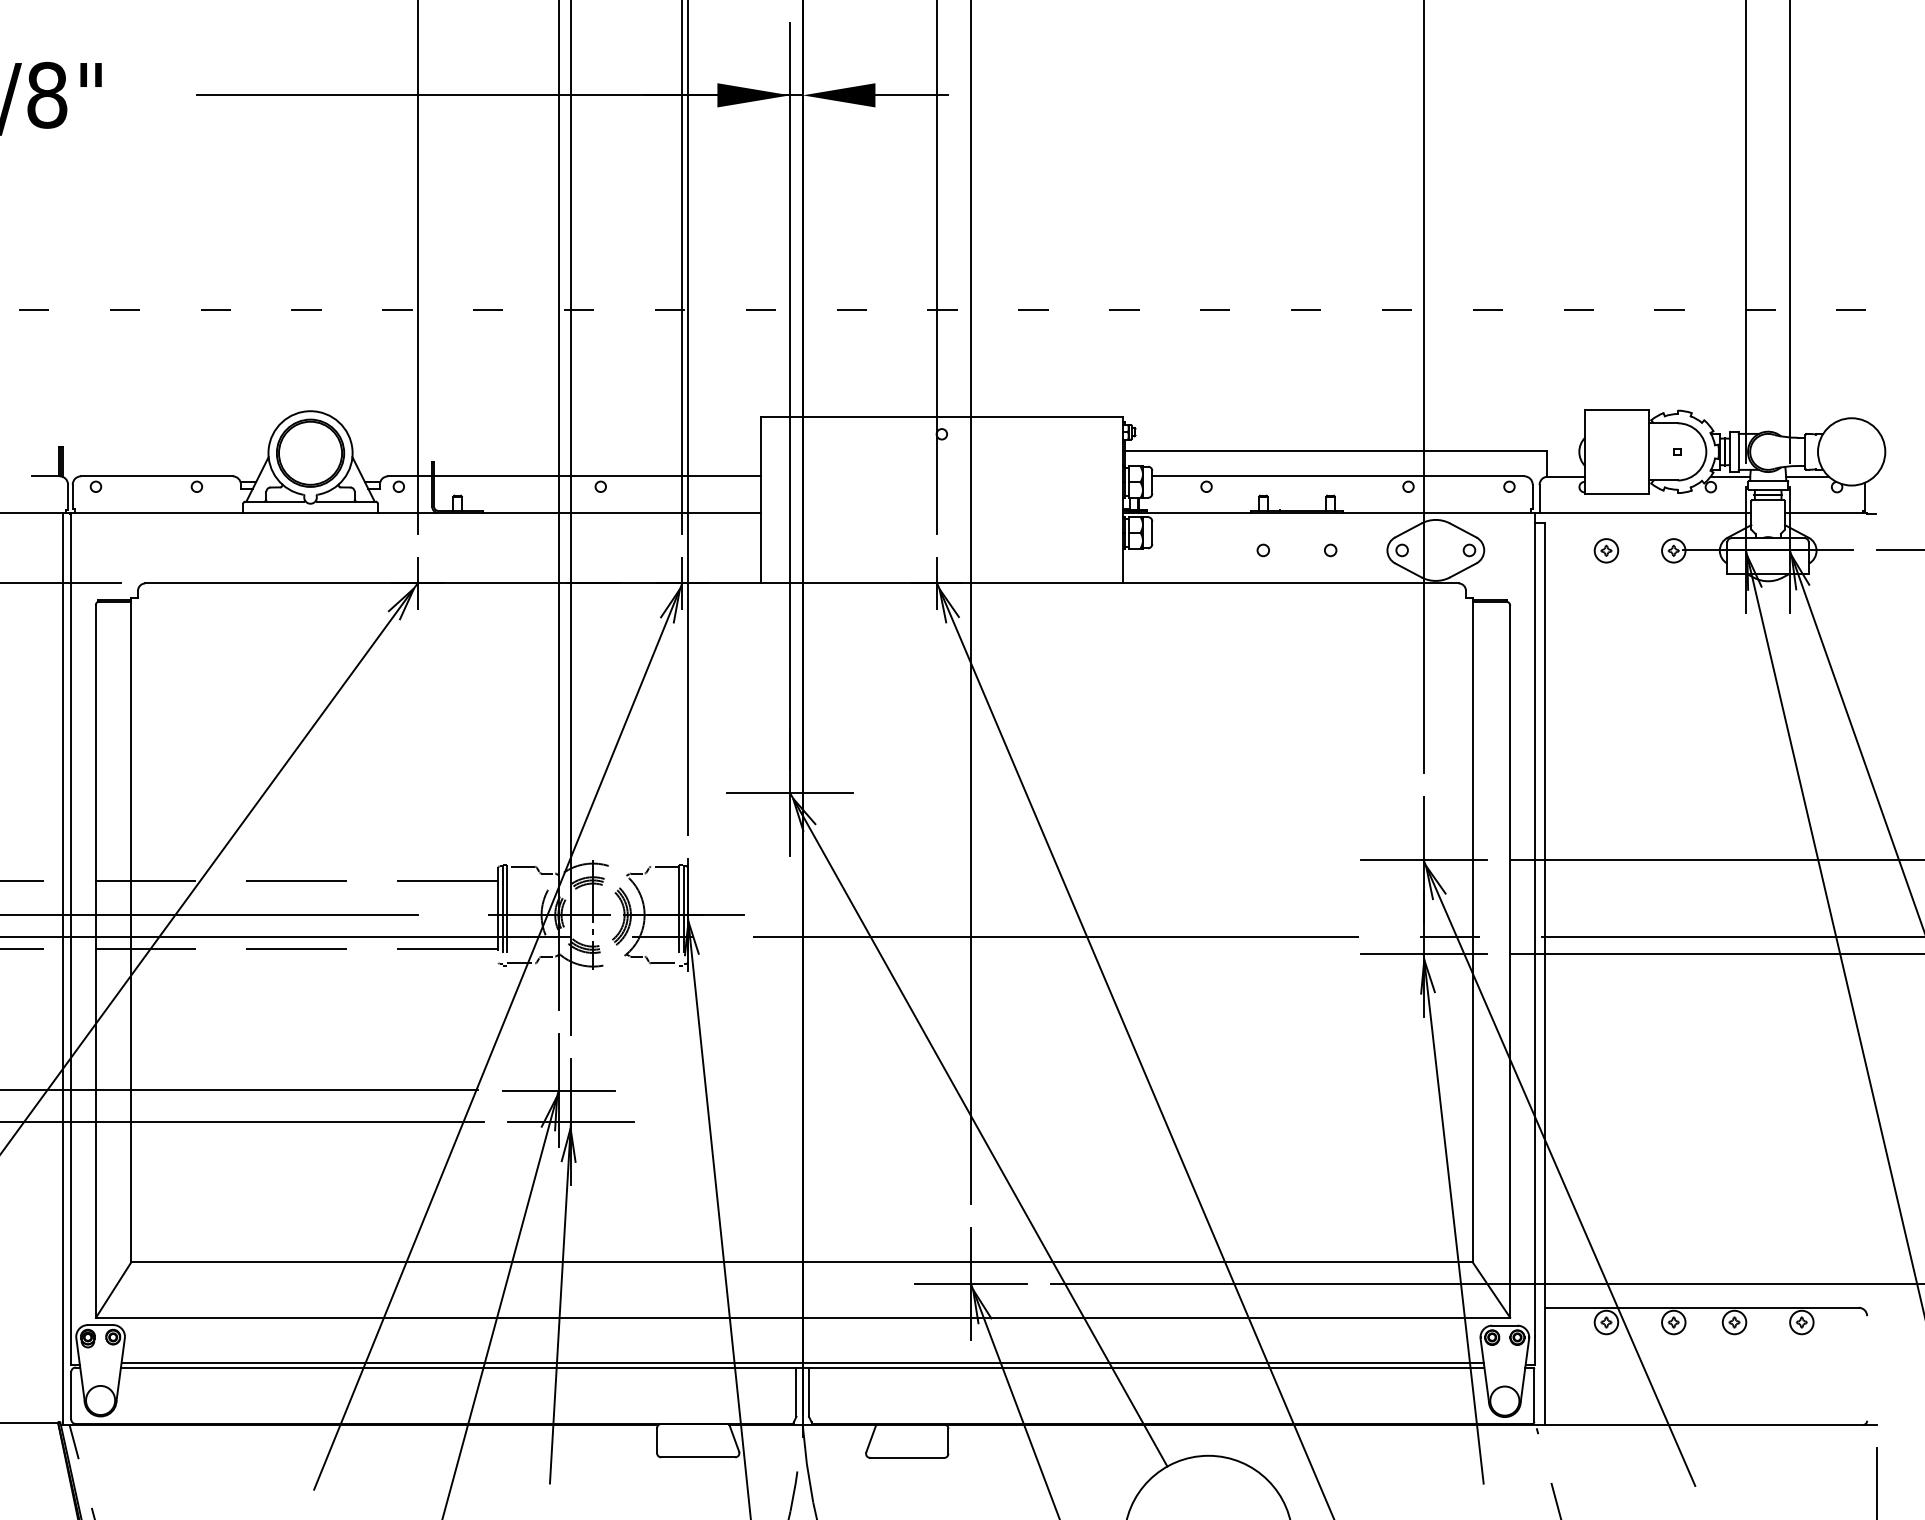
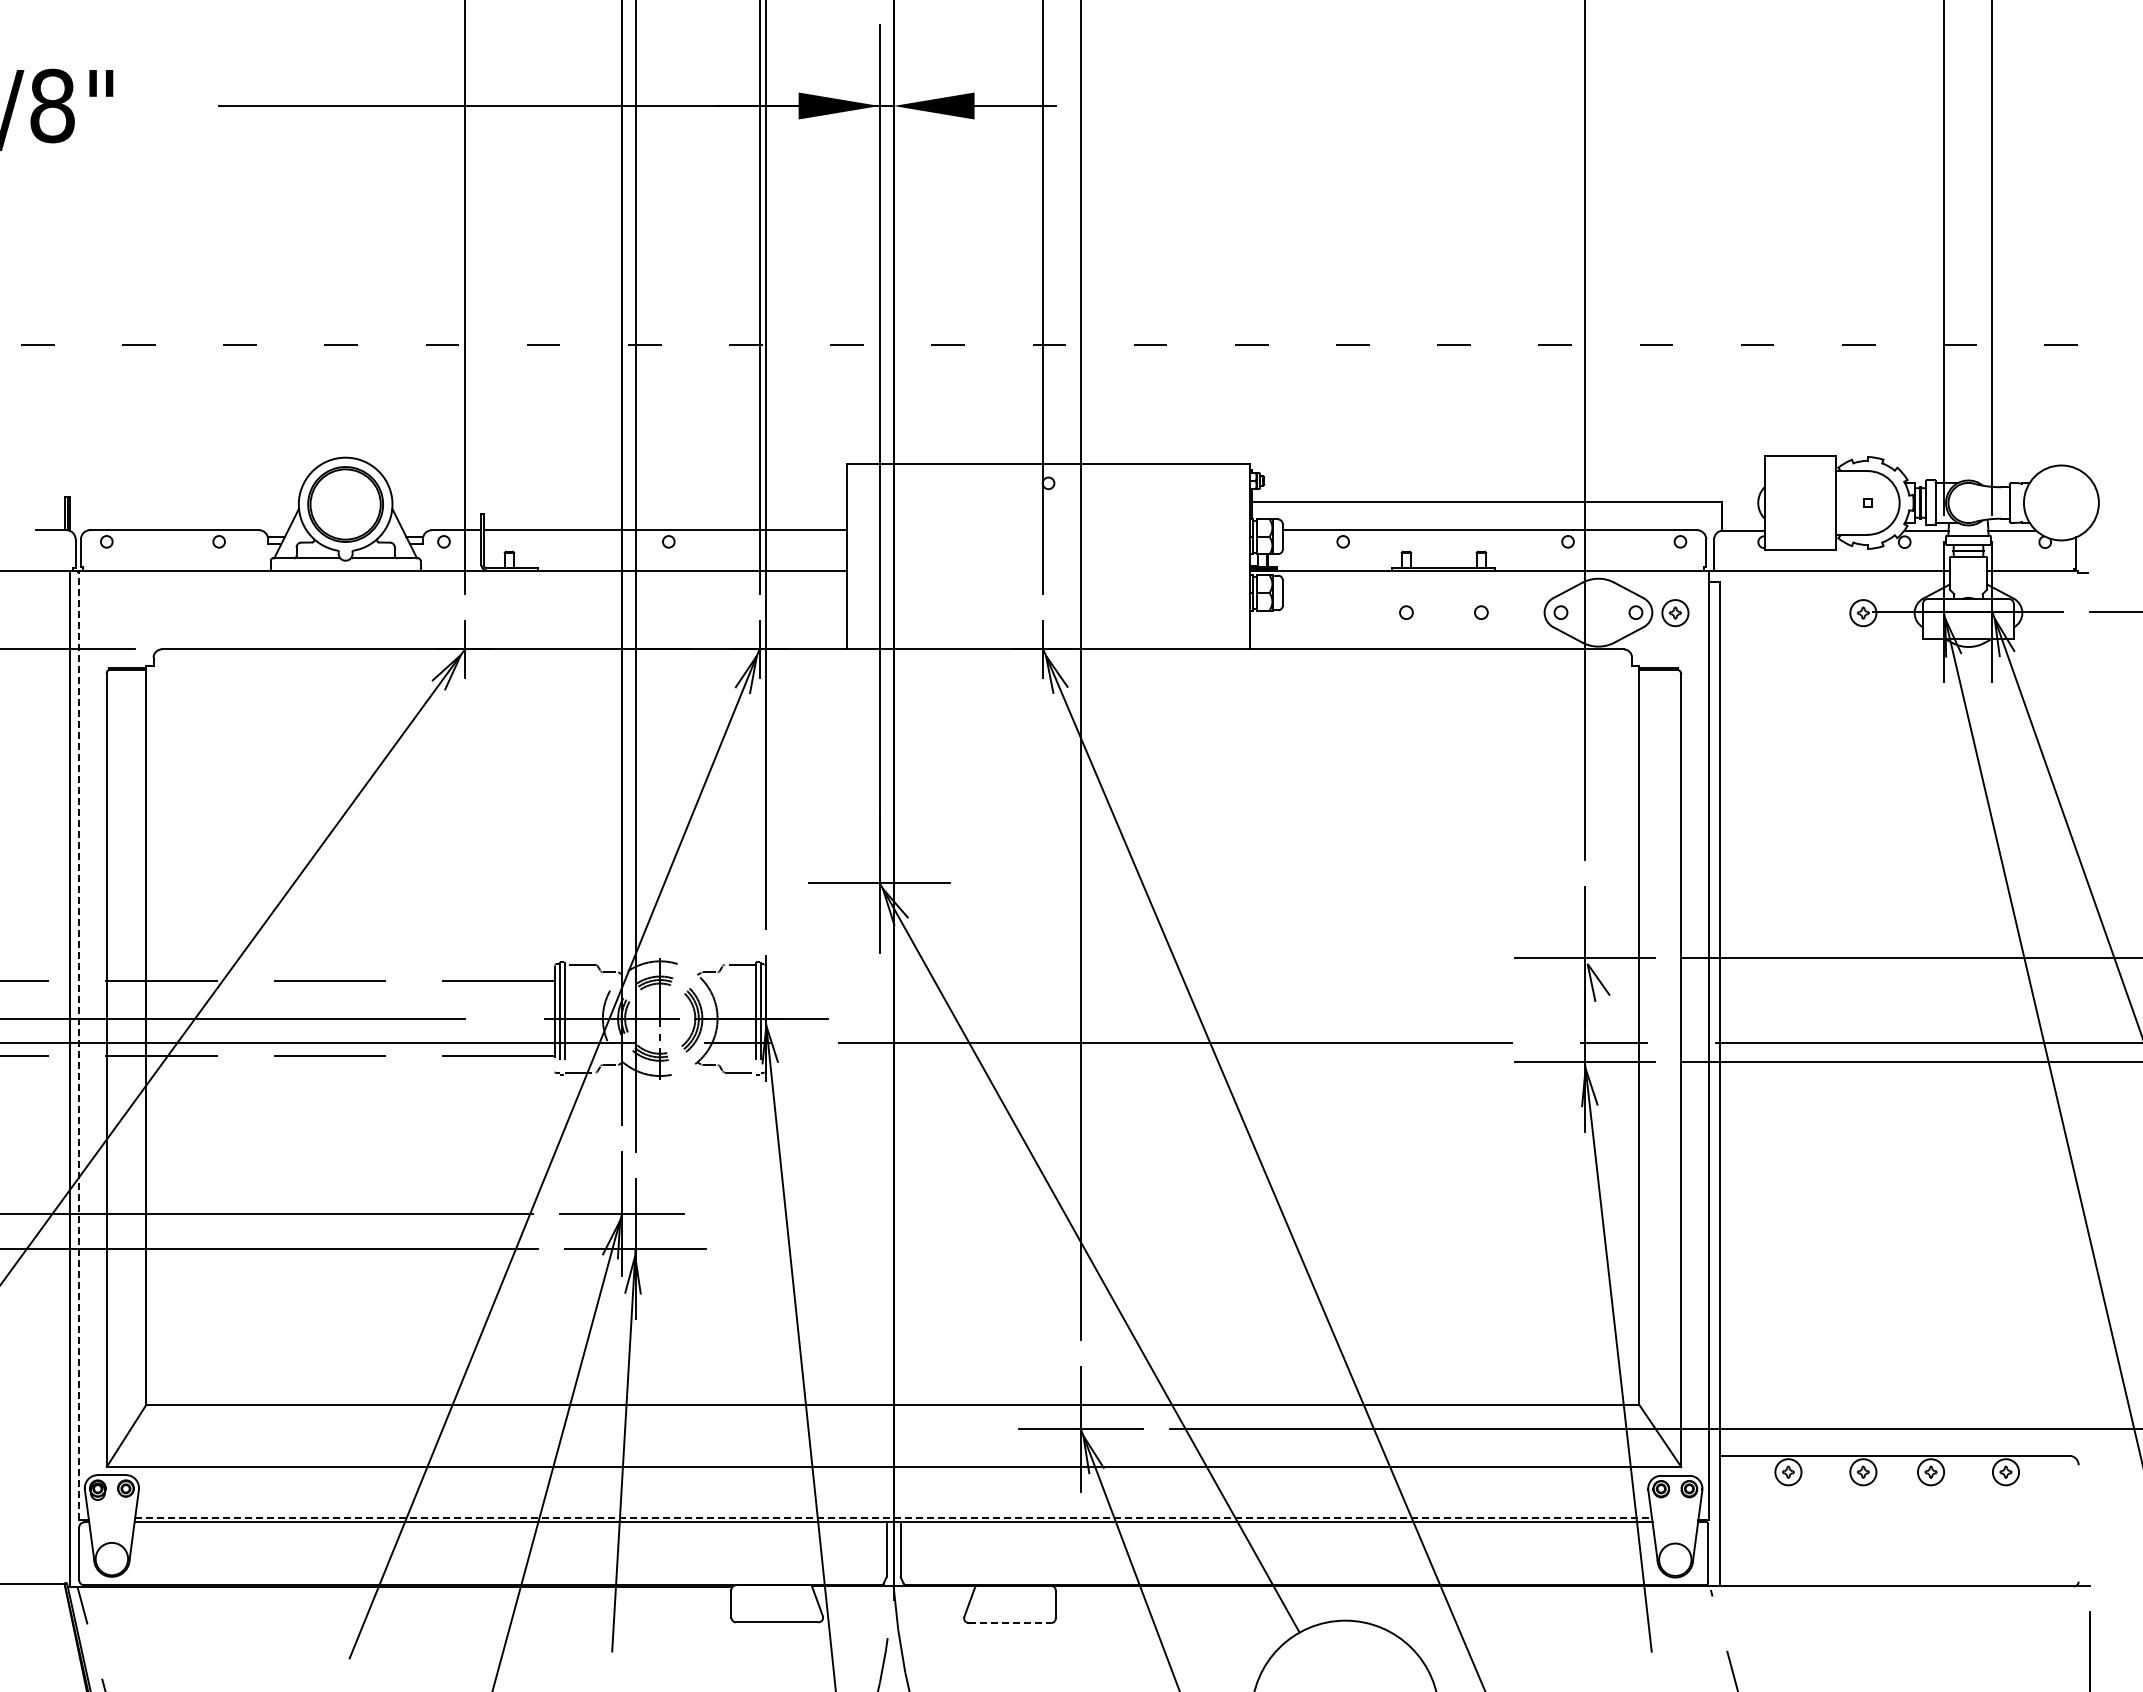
part: (1606, 551) -> (1675, 613), moved
line: (70, 939) -> (78, 1045), solid -> dashed
line: (1558, 1172) -> (1735, 1305), removed
line: (803, 1363) -> (894, 1517), solid -> dashed
line: (907, 1458) -> (1010, 1623), solid -> dashed

